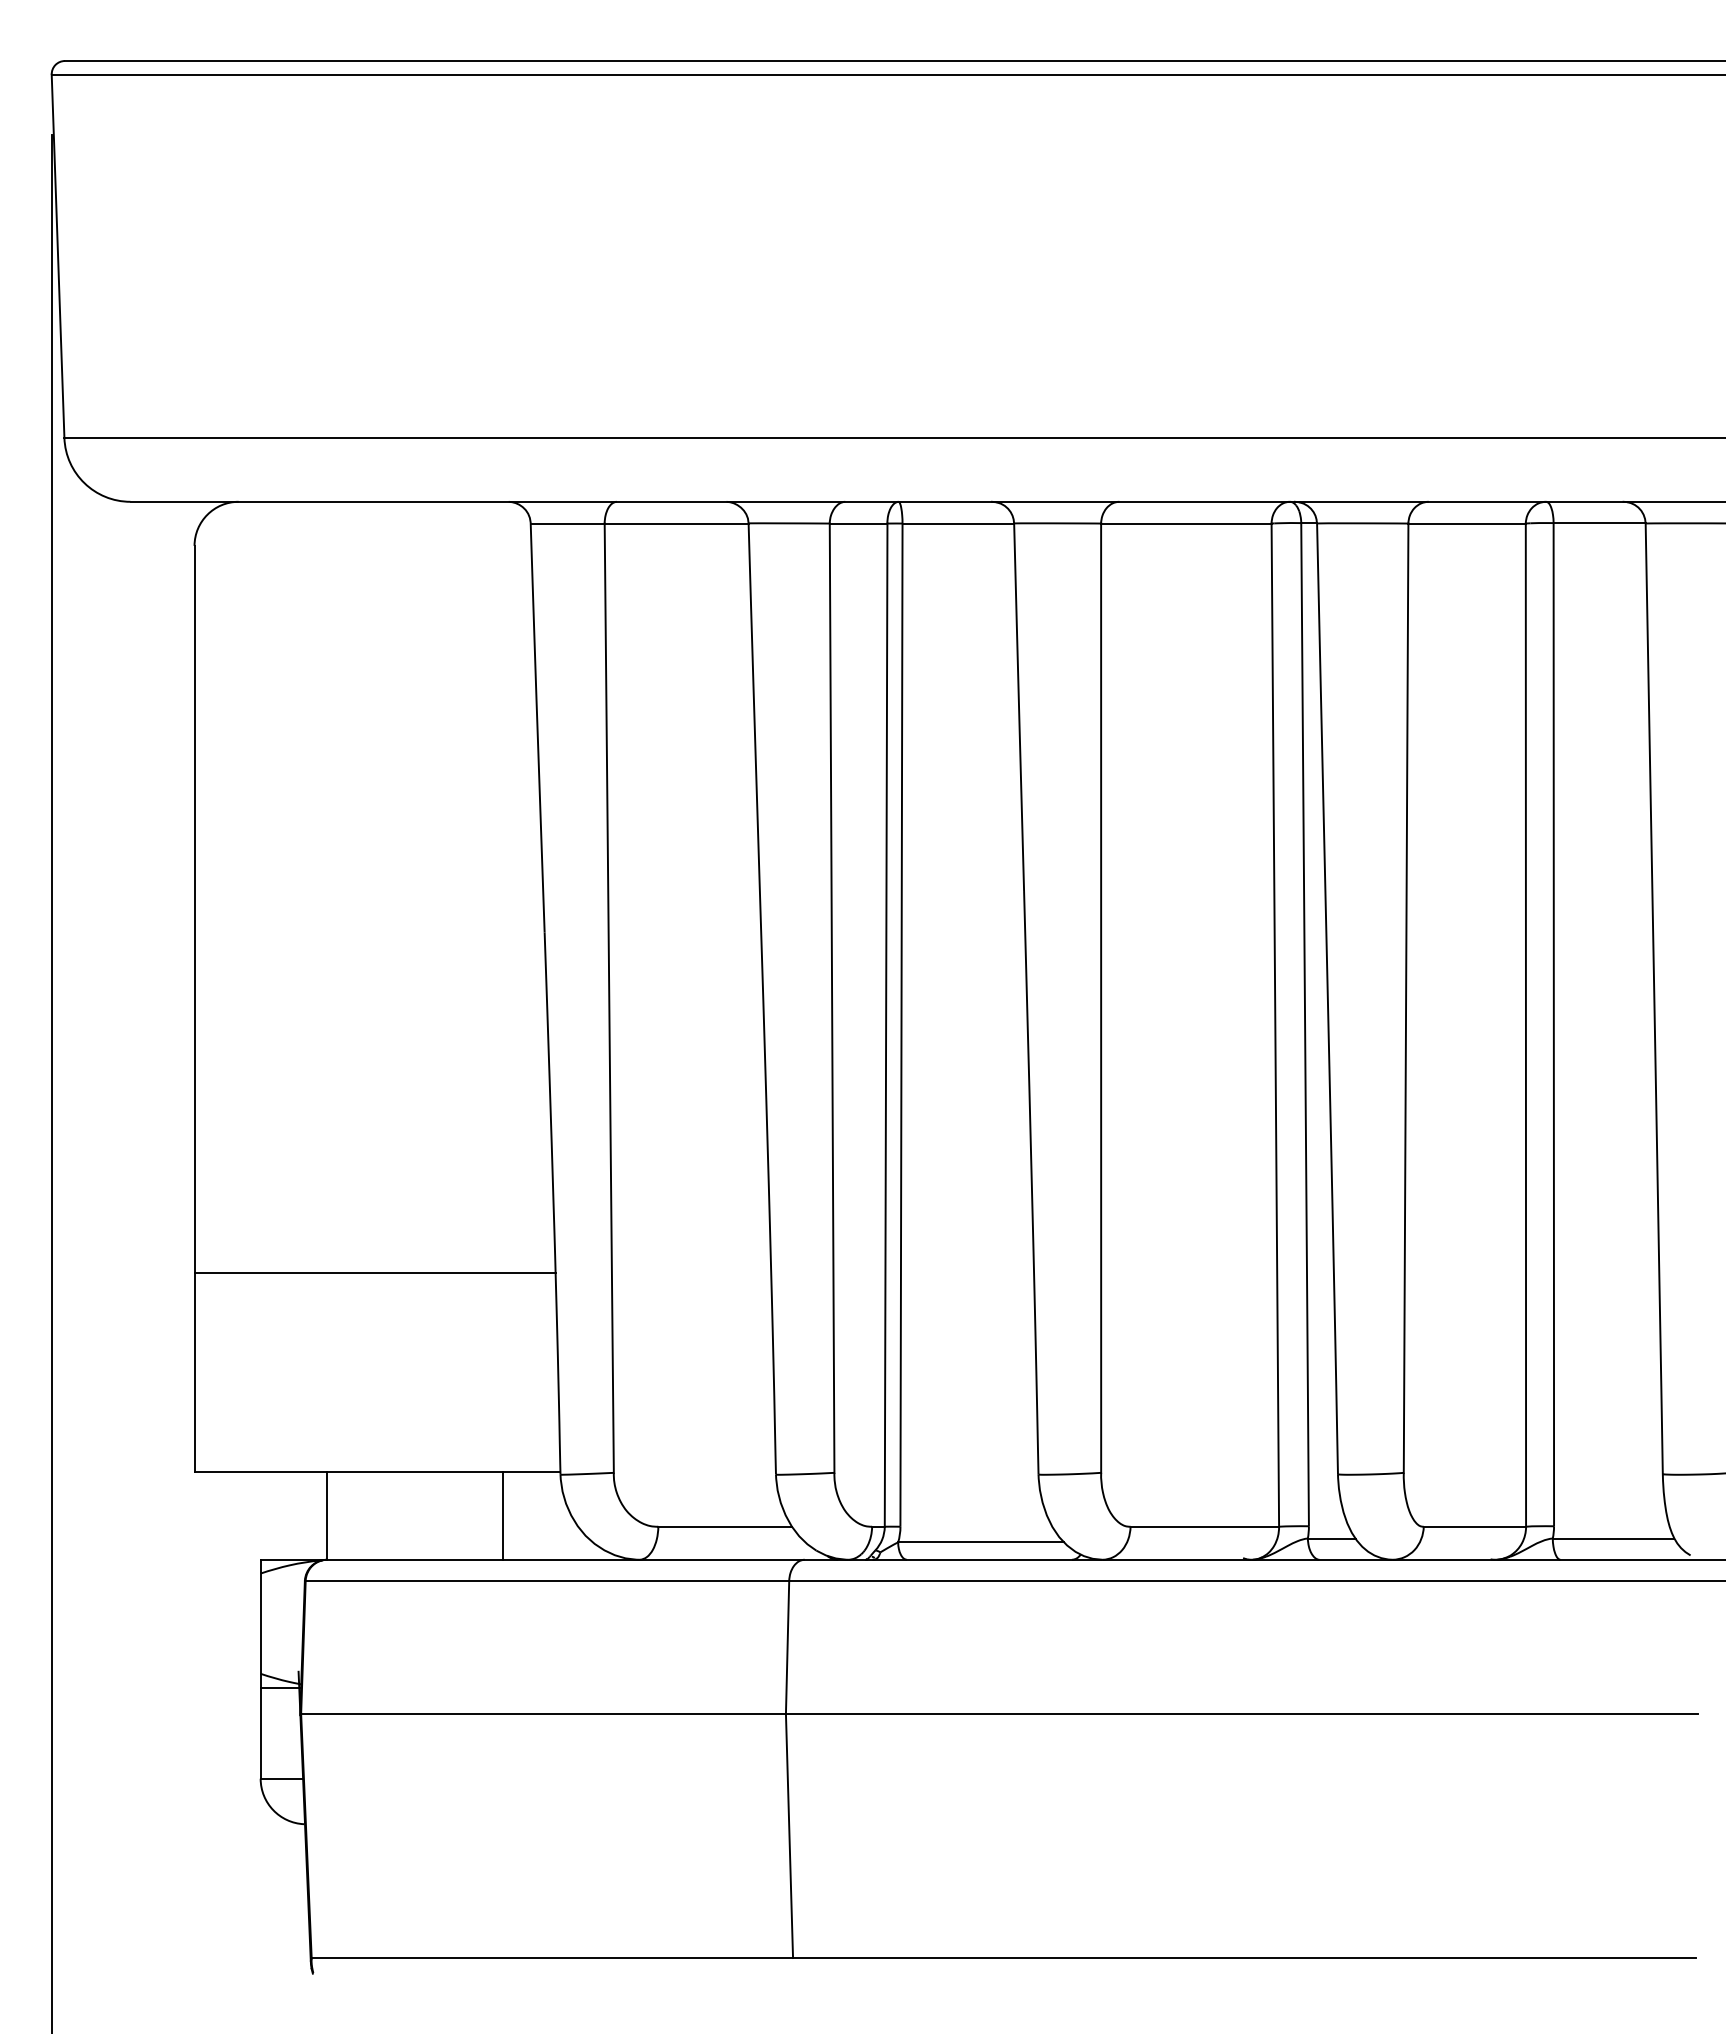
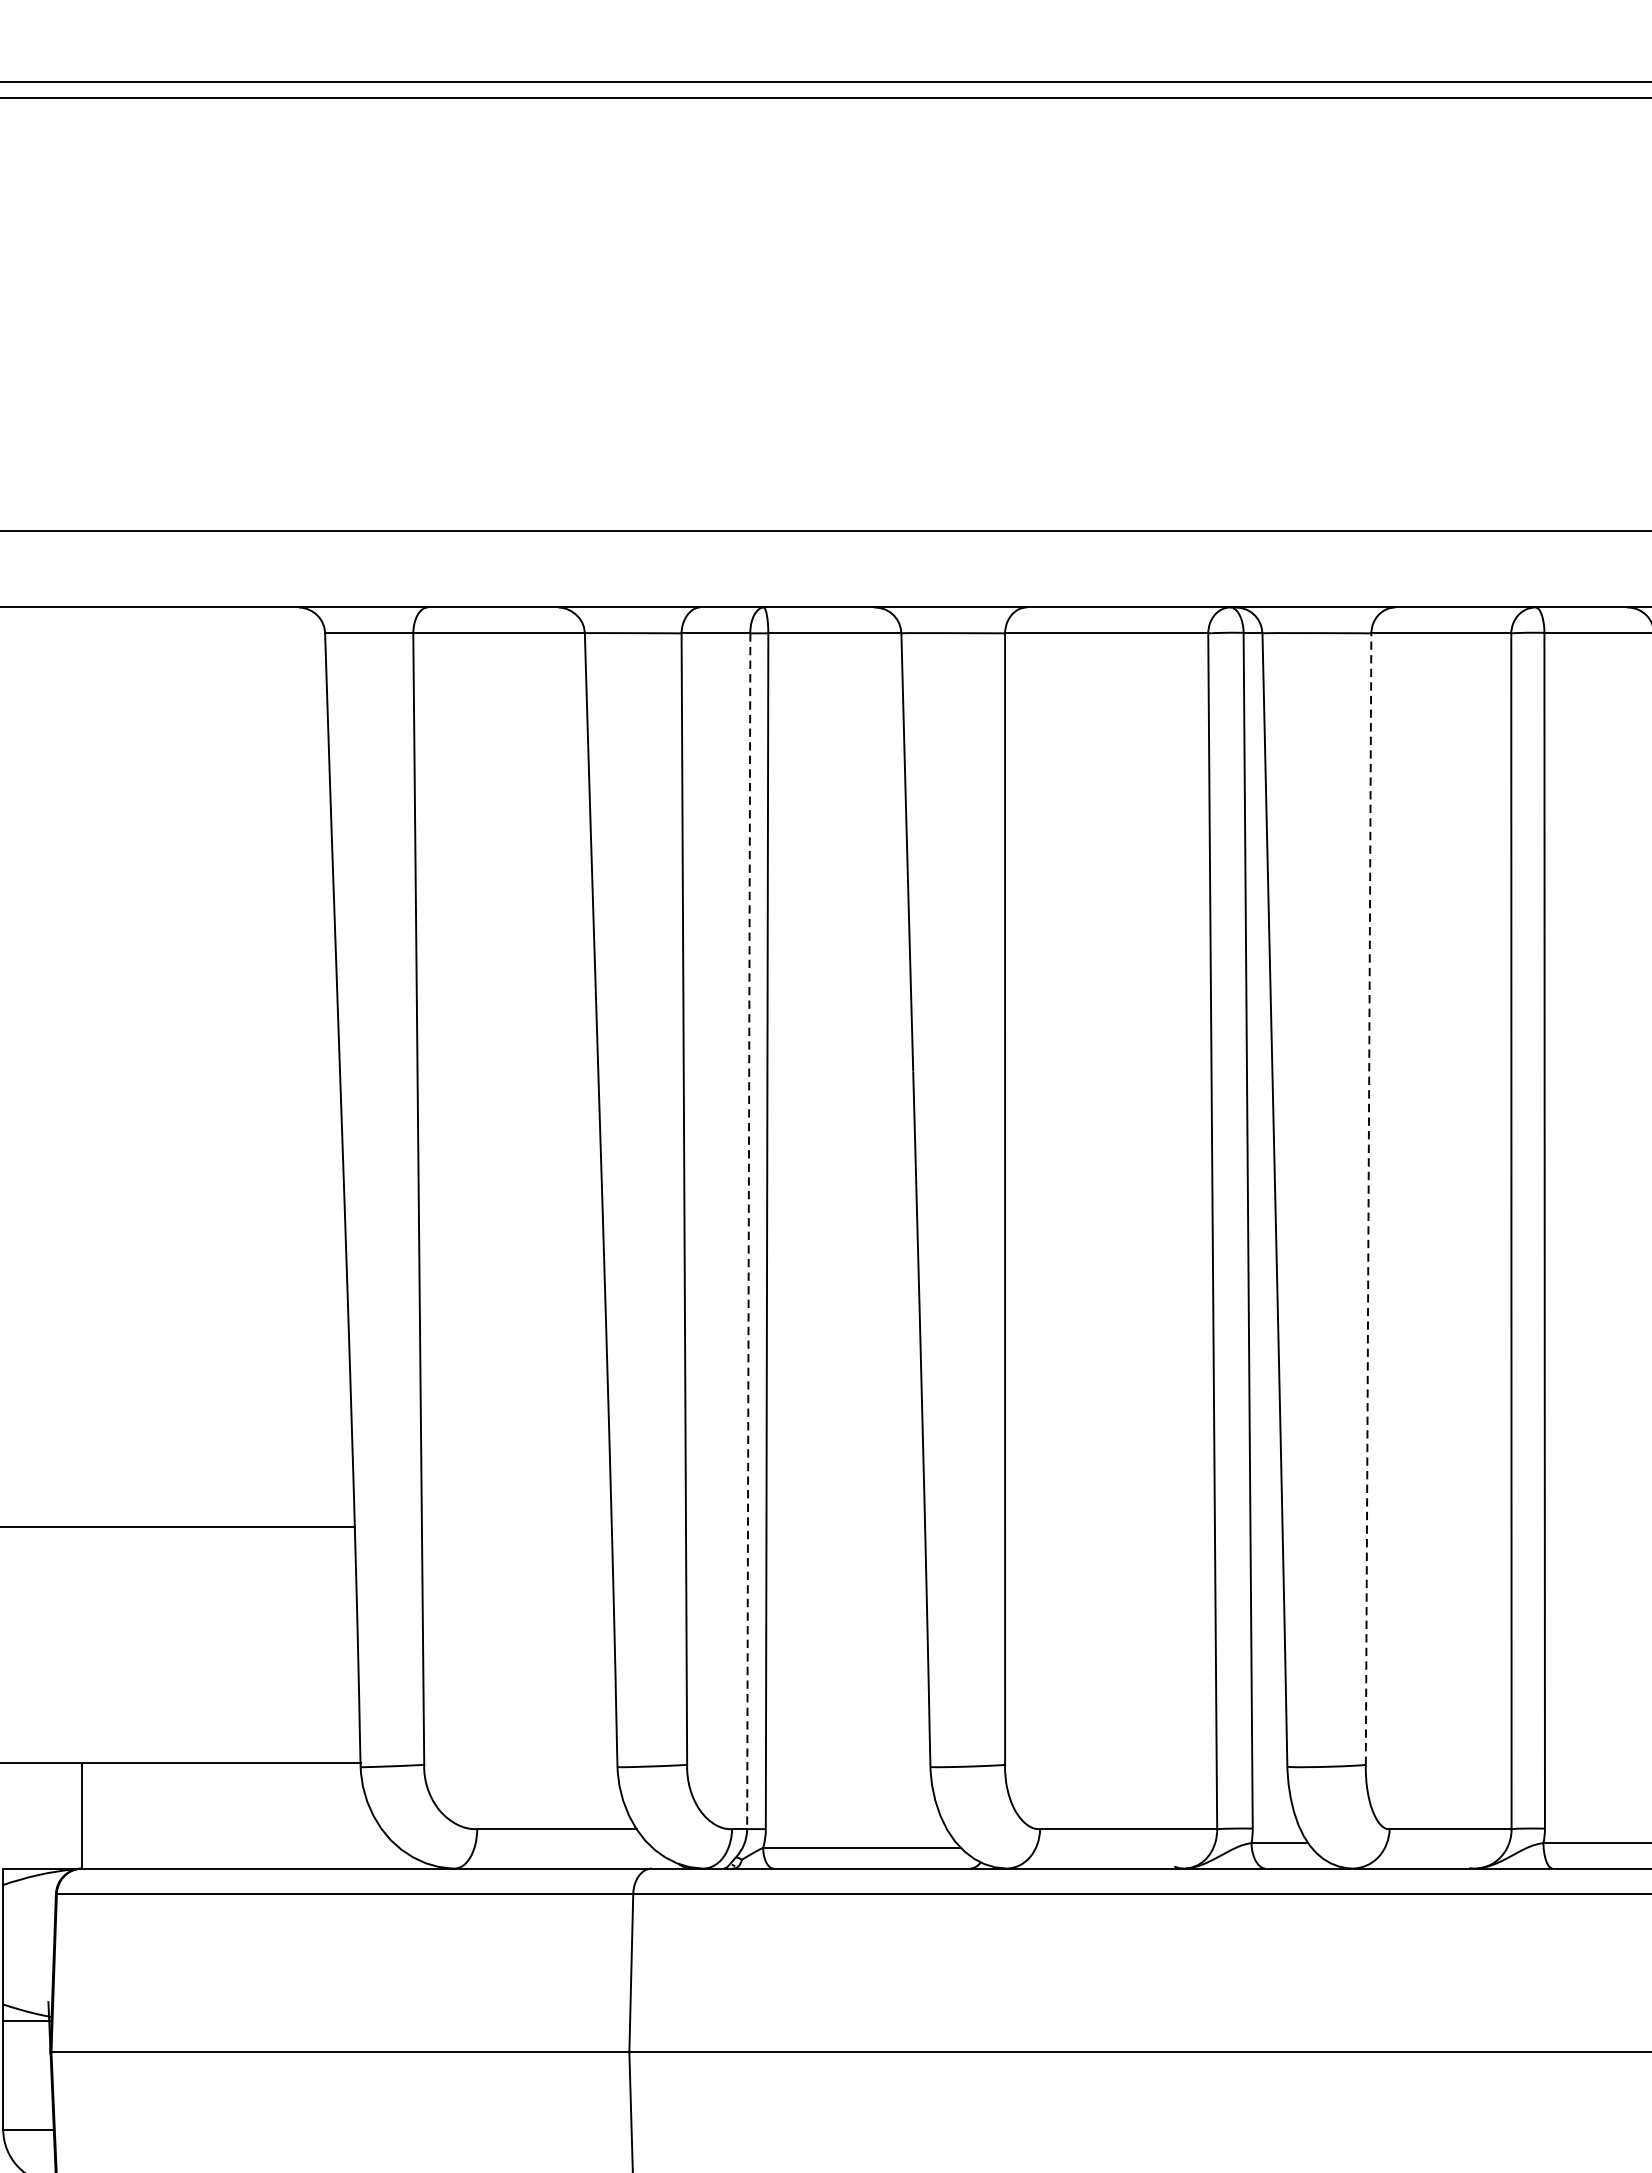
line: (1406, 998) -> (1369, 1199), solid -> dashed
line: (886, 1025) -> (749, 1231), solid -> dashed
line: (503, 1515) -> (292, 1815), removed

